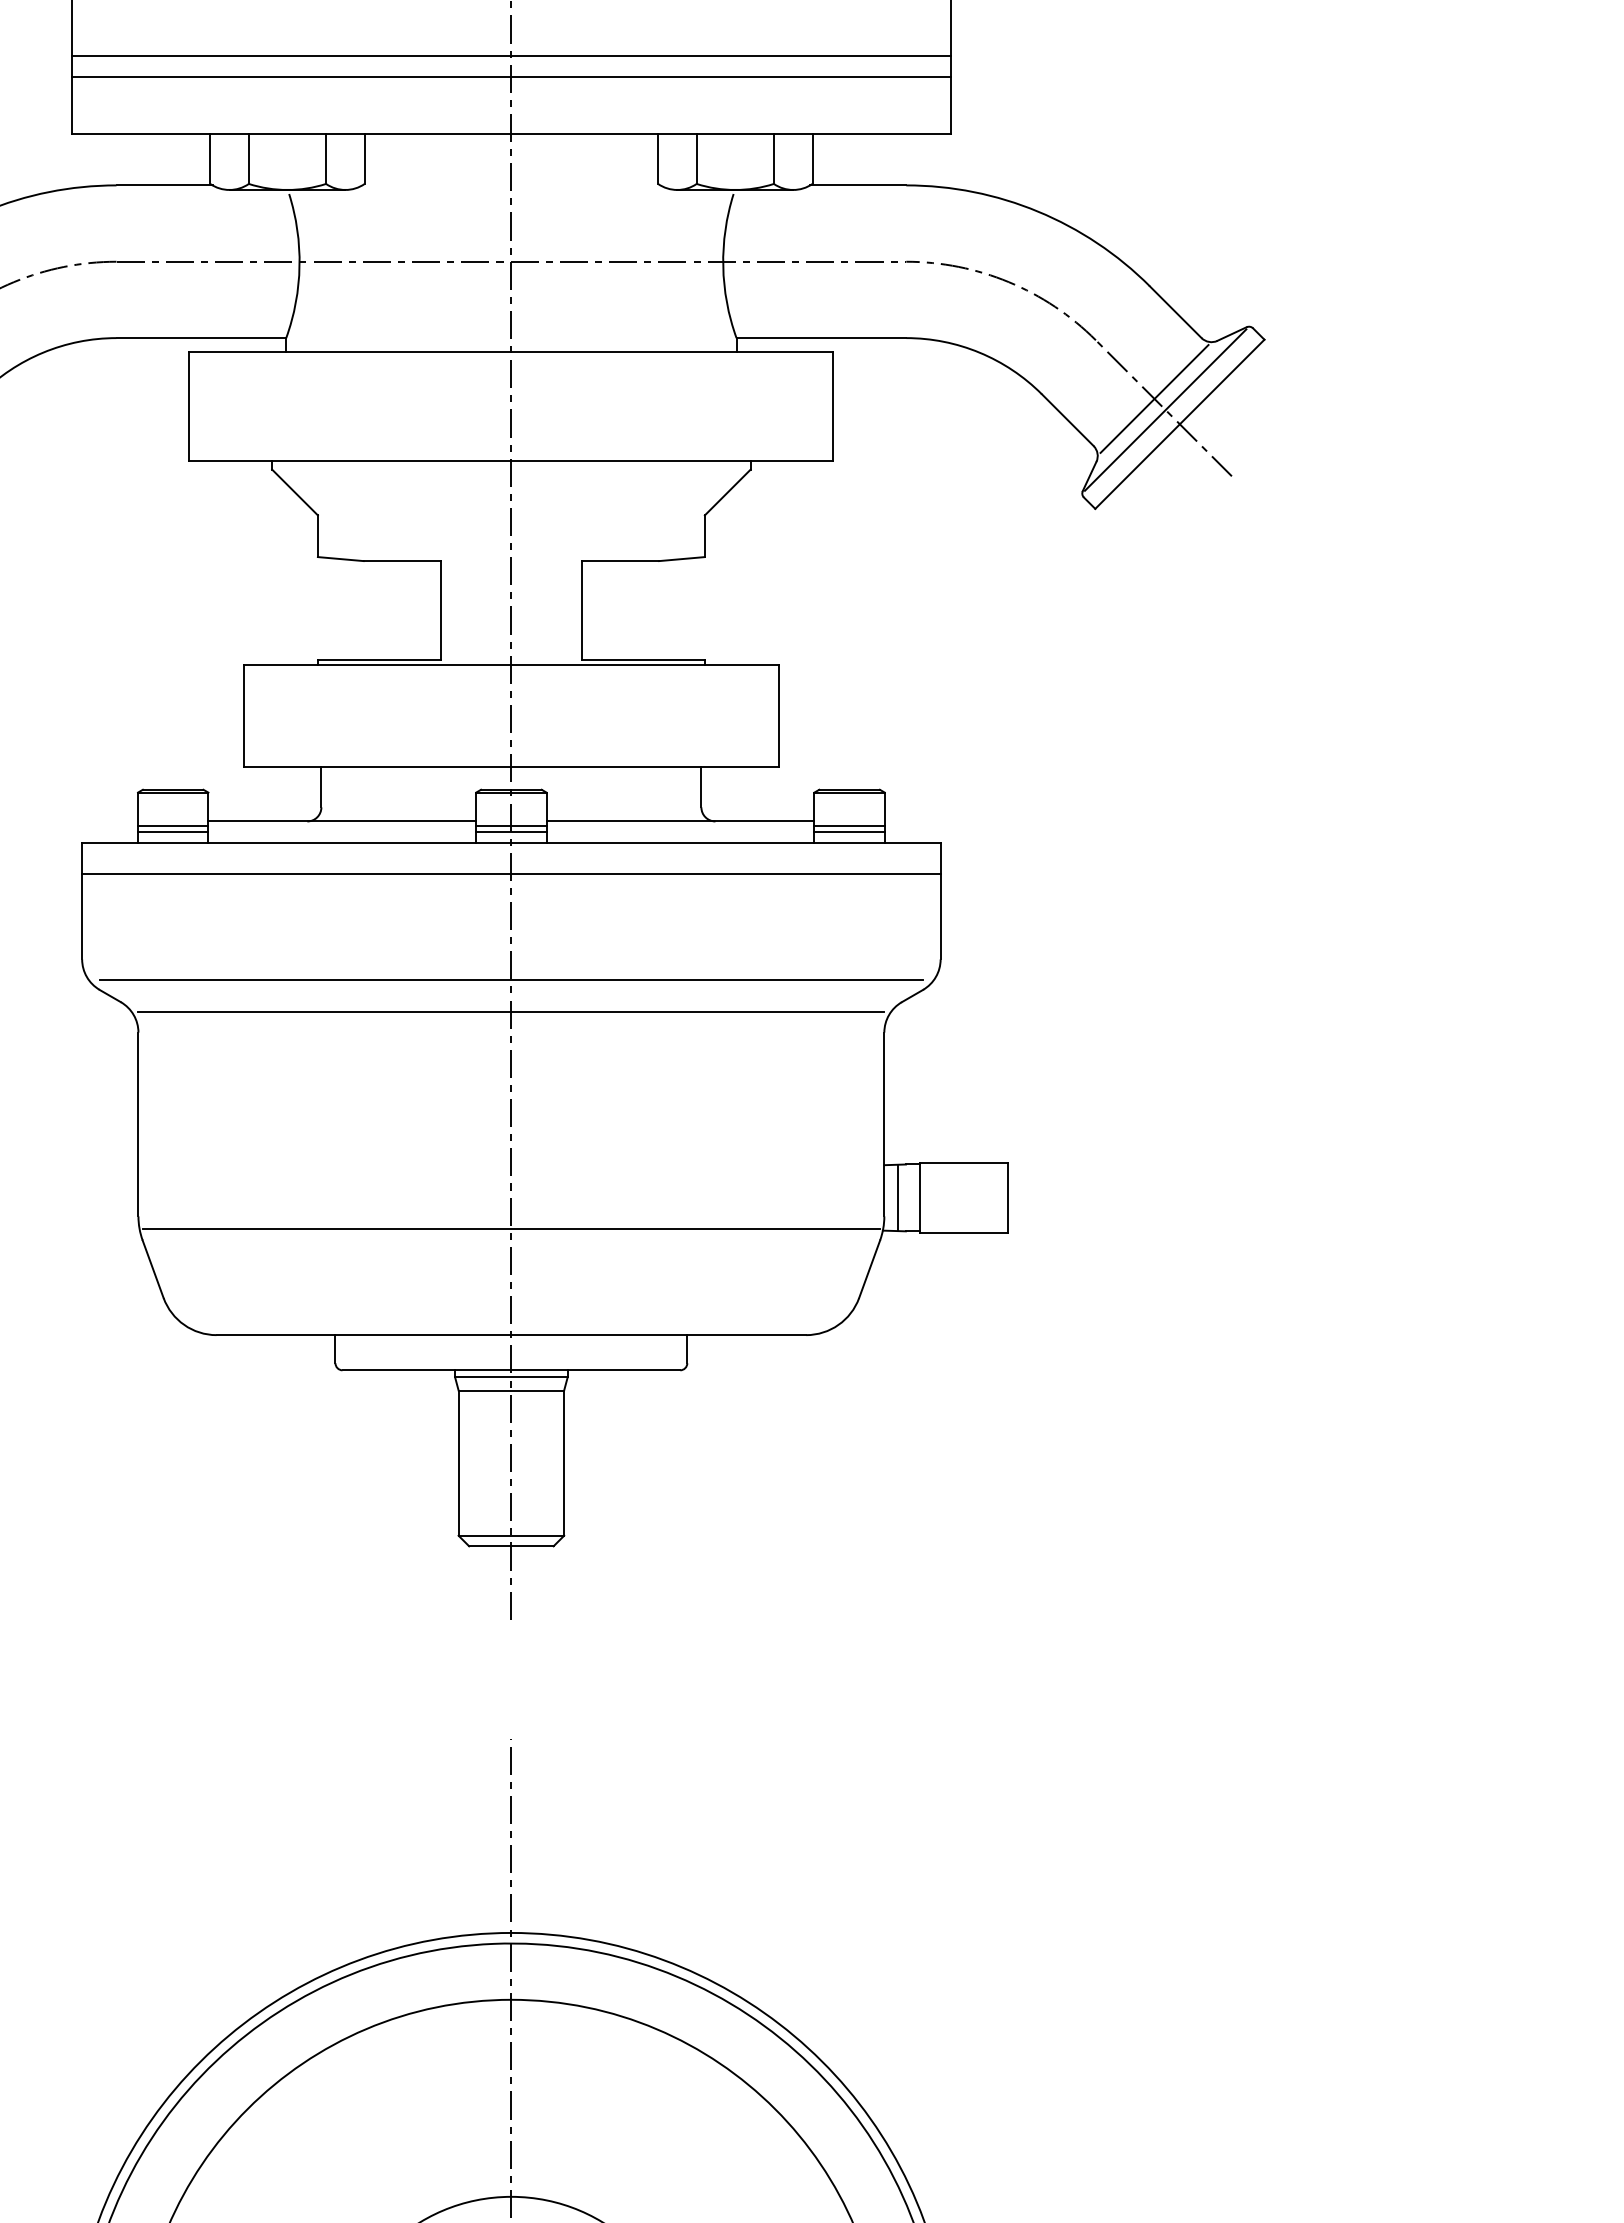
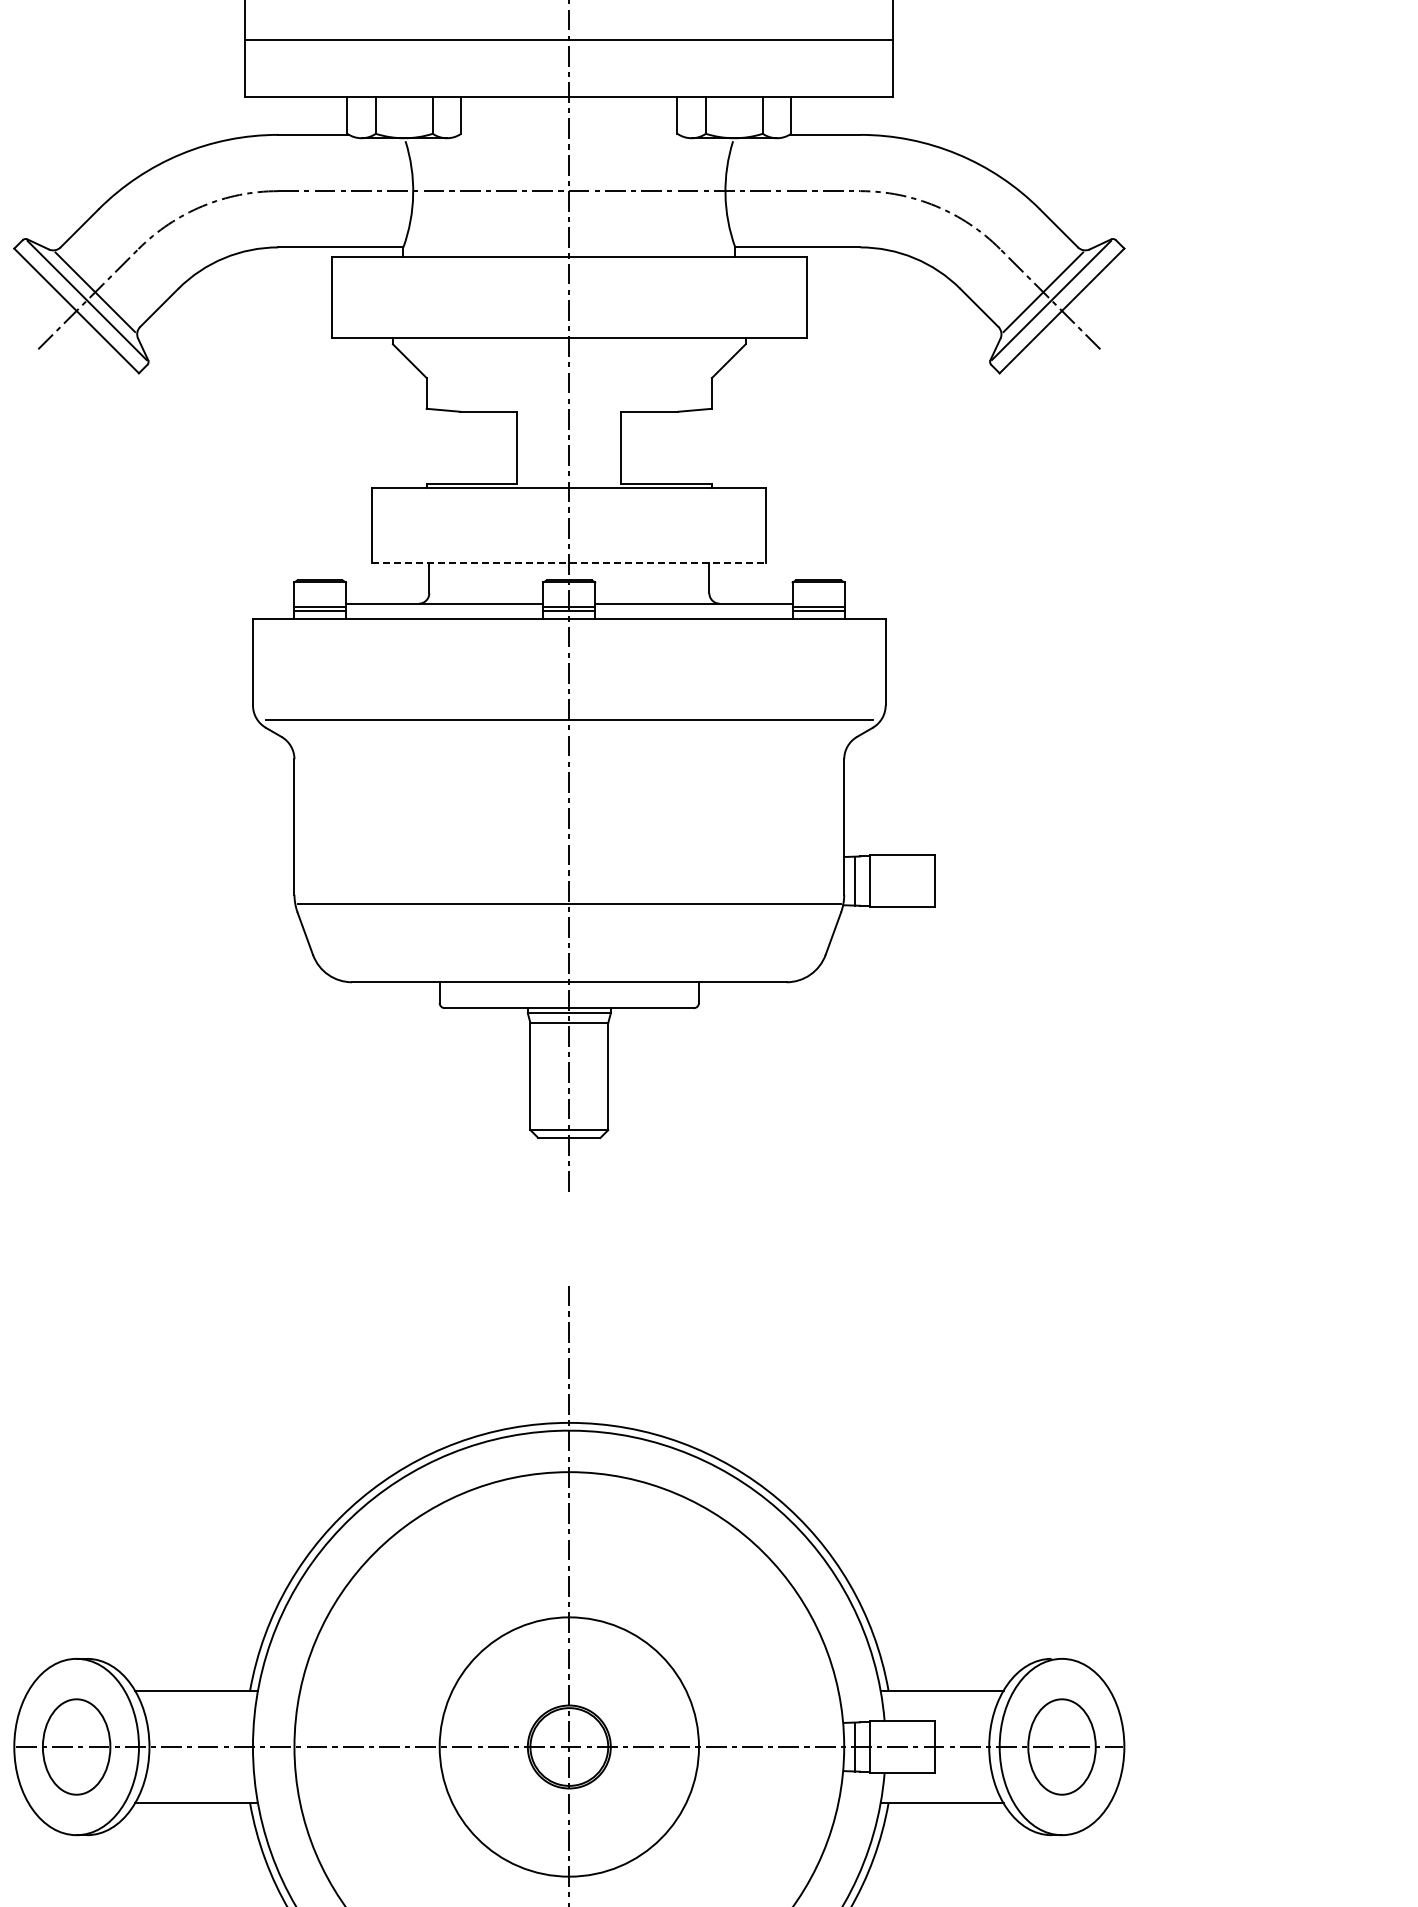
line: (511, 77) -> (569, 55), removed
line: (511, 766) -> (569, 563), solid -> dashed
line: (510, 874) -> (568, 642), removed
line: (511, 1012) -> (569, 744), removed

